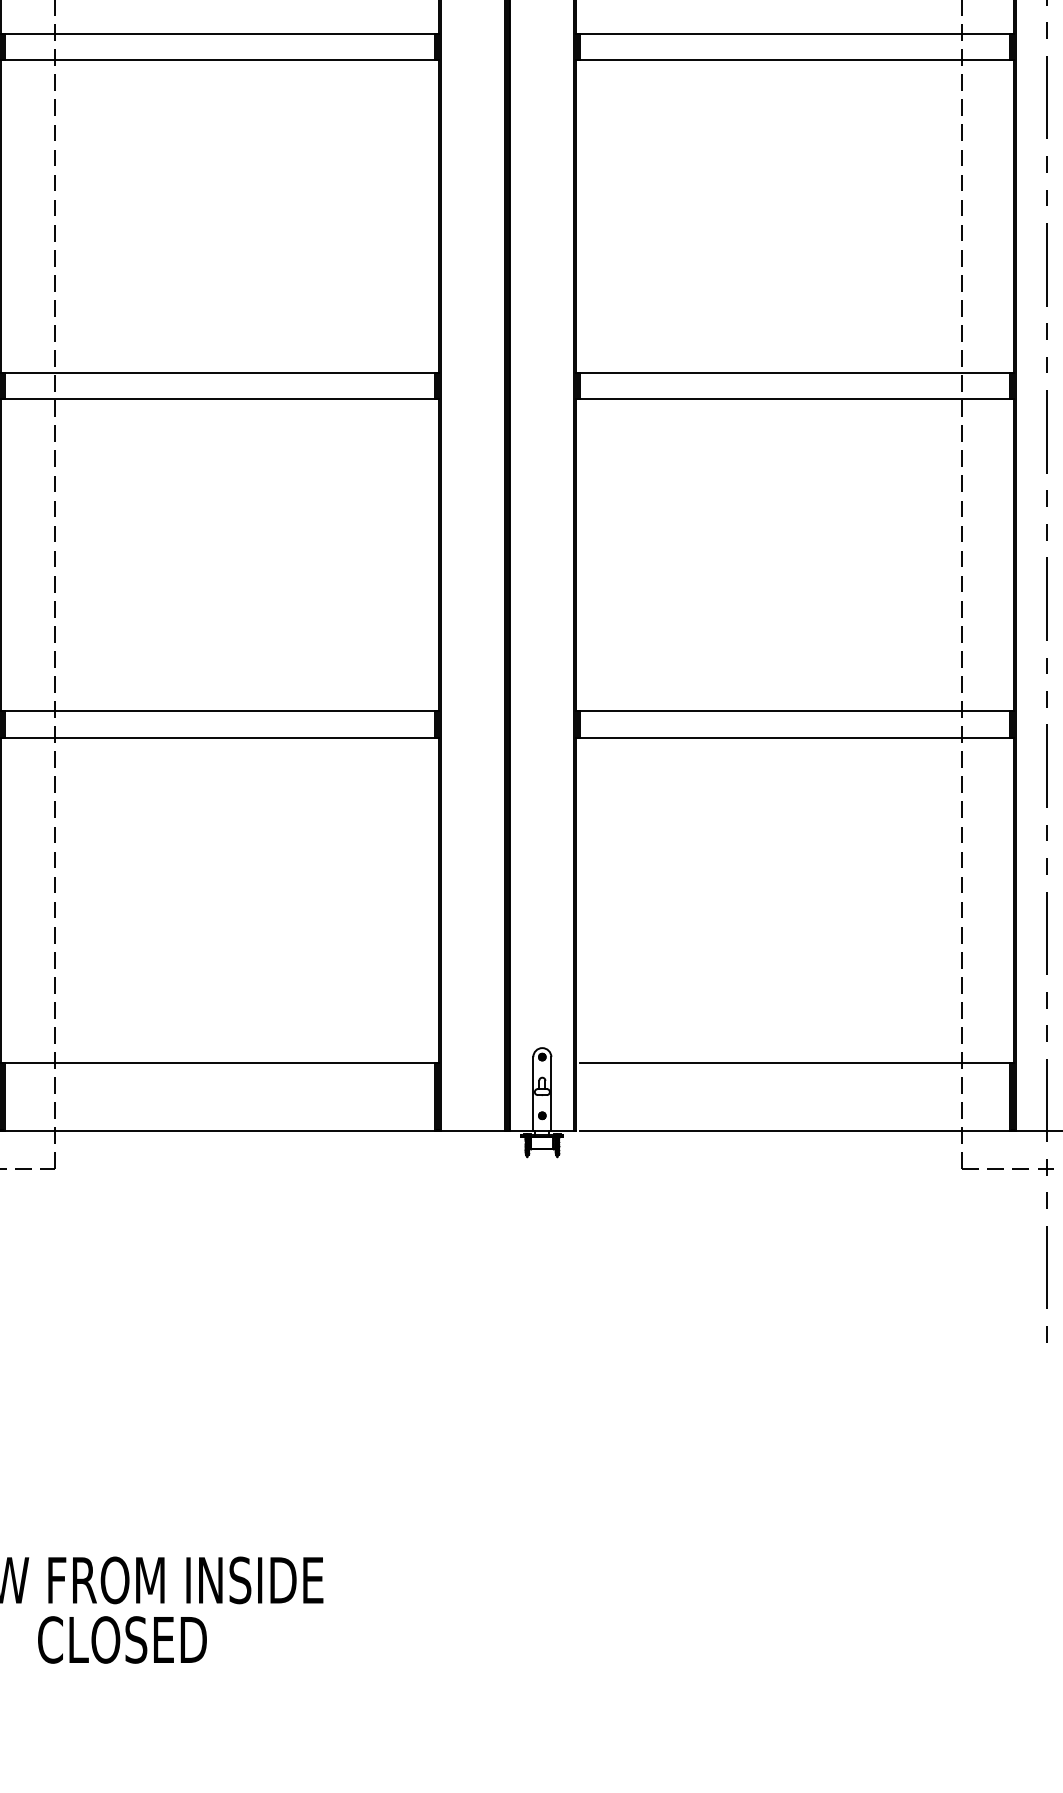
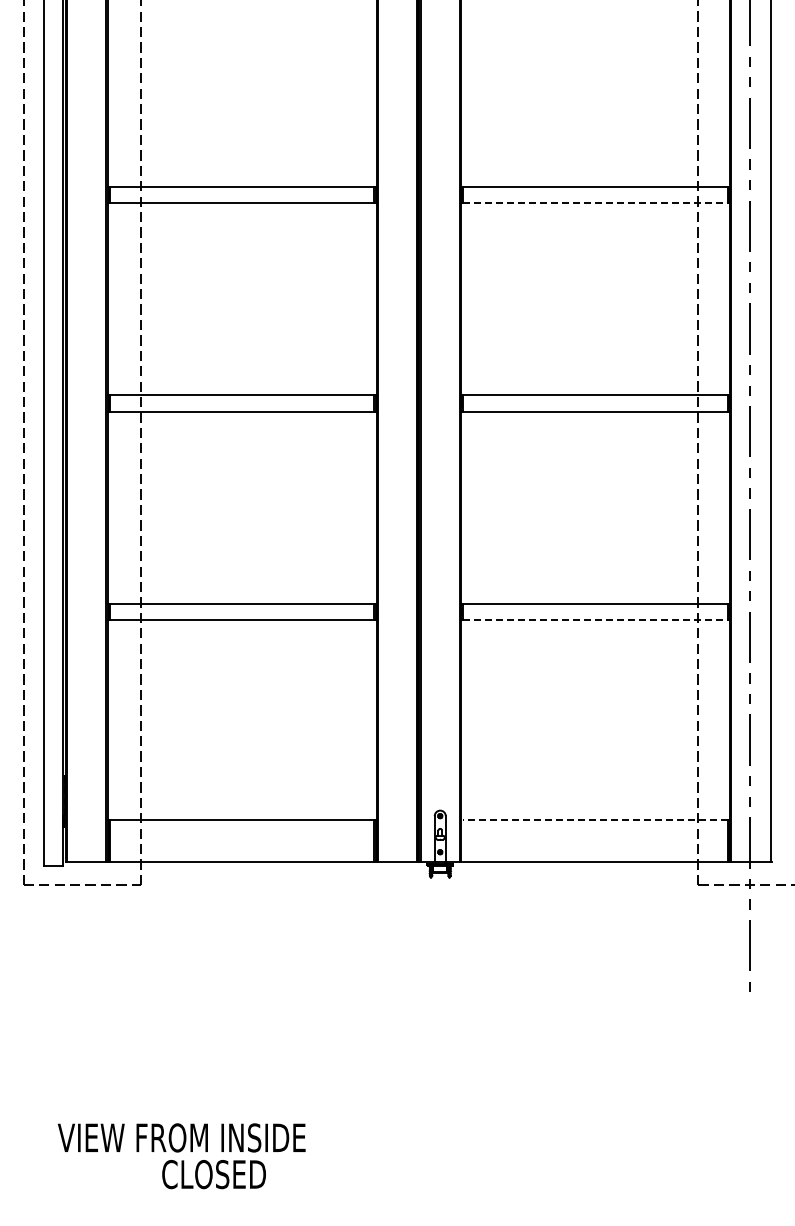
line: (796, 60) -> (596, 203), solid -> dashed
line: (796, 737) -> (596, 619), solid -> dashed
line: (794, 1062) -> (595, 819), solid -> dashed
text: (121, 1639) -> (213, 1174), moved

